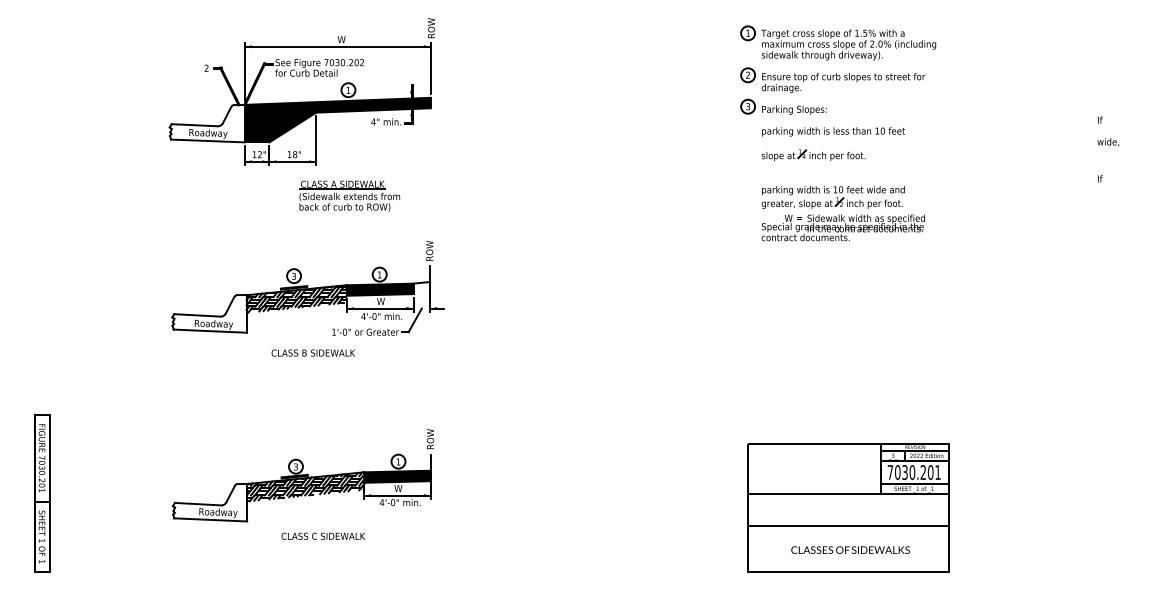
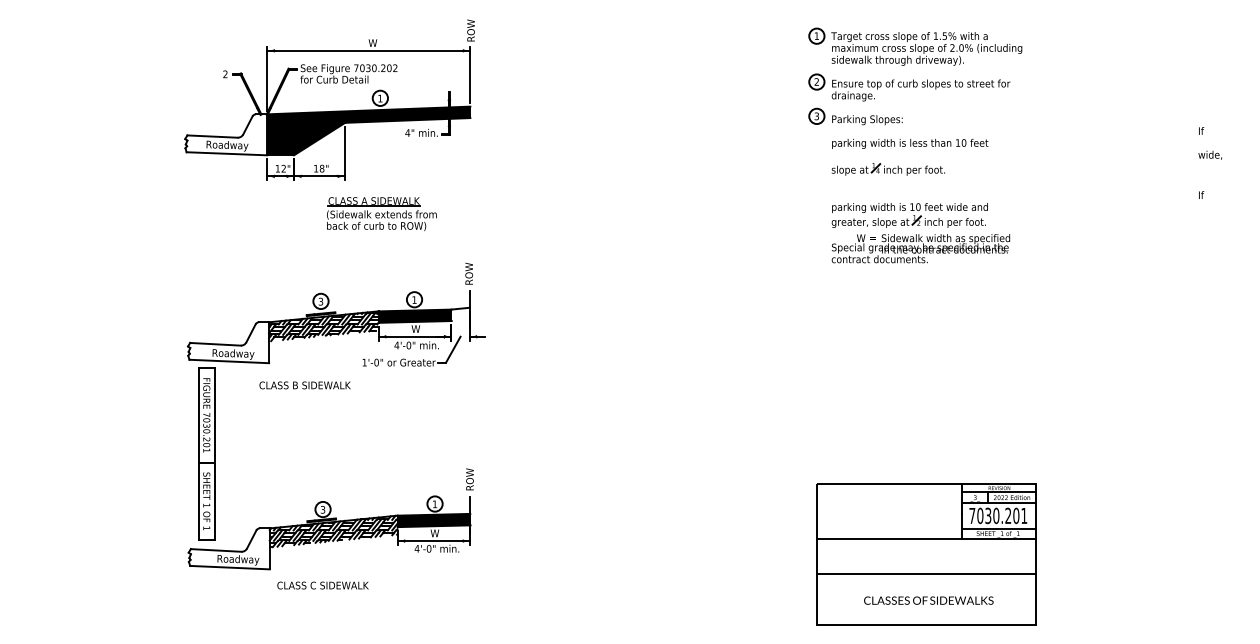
text: (312, 353) -> (304, 385), moved
part: (41, 493) -> (206, 453), moved
text: (322, 536) -> (322, 585), moved

